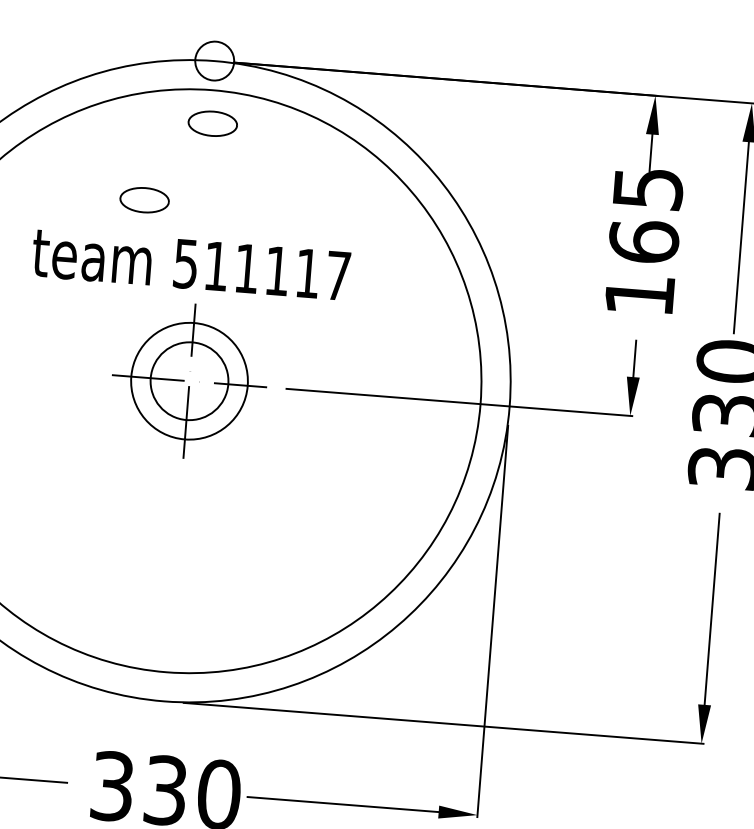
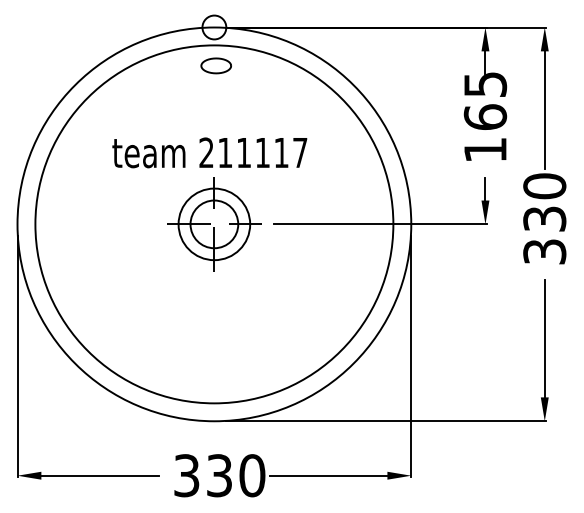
part: (143, 199) -> (177, 115), removed
text: (185, 263) -> (206, 152), 511117 -> 211117

